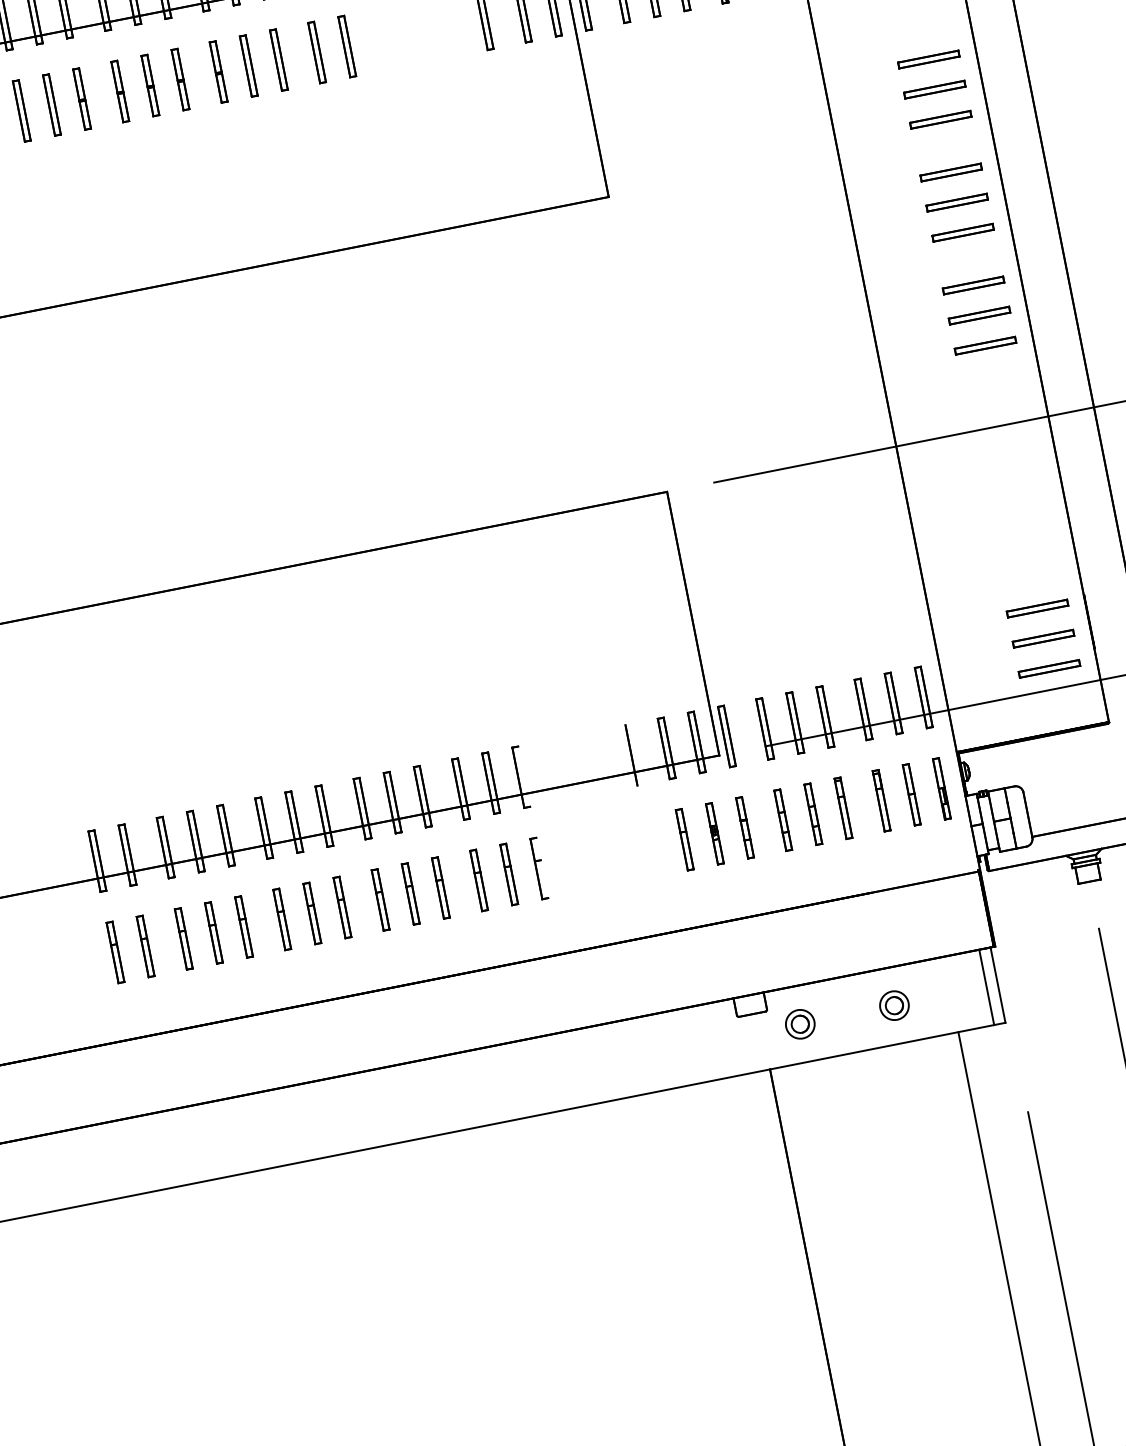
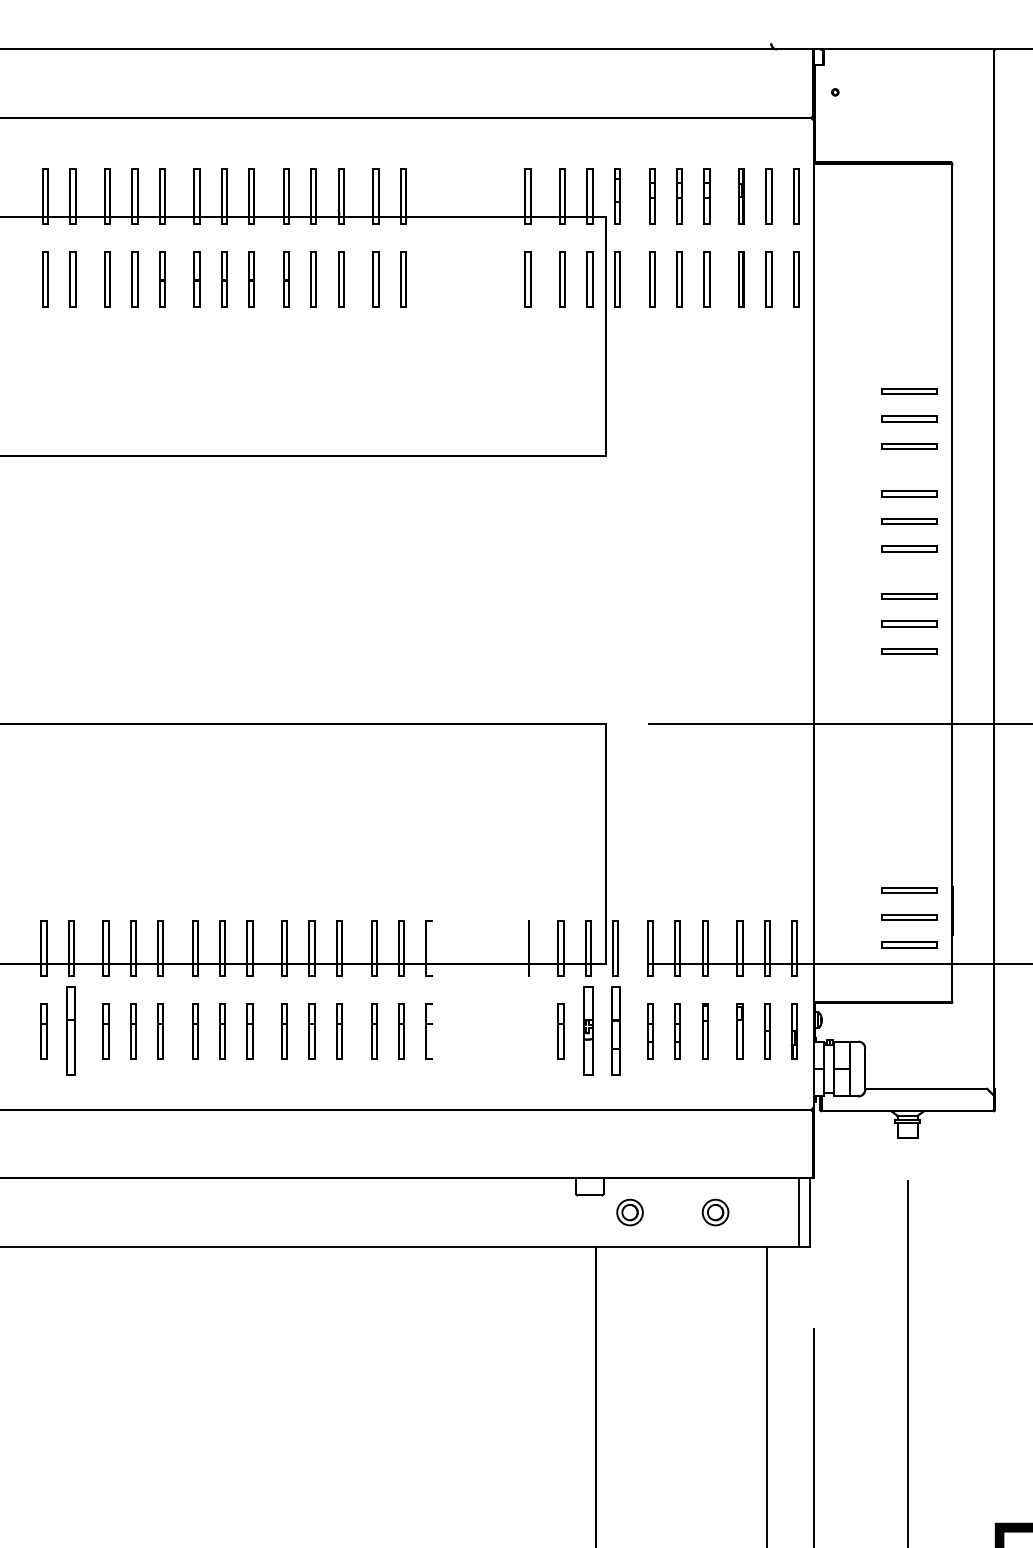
part: (744, 828) -> (615, 1031), size x1.6
part: (715, 834) -> (588, 1031), size x1.6
part: (145, 946) -> (71, 1031), size x1.6

